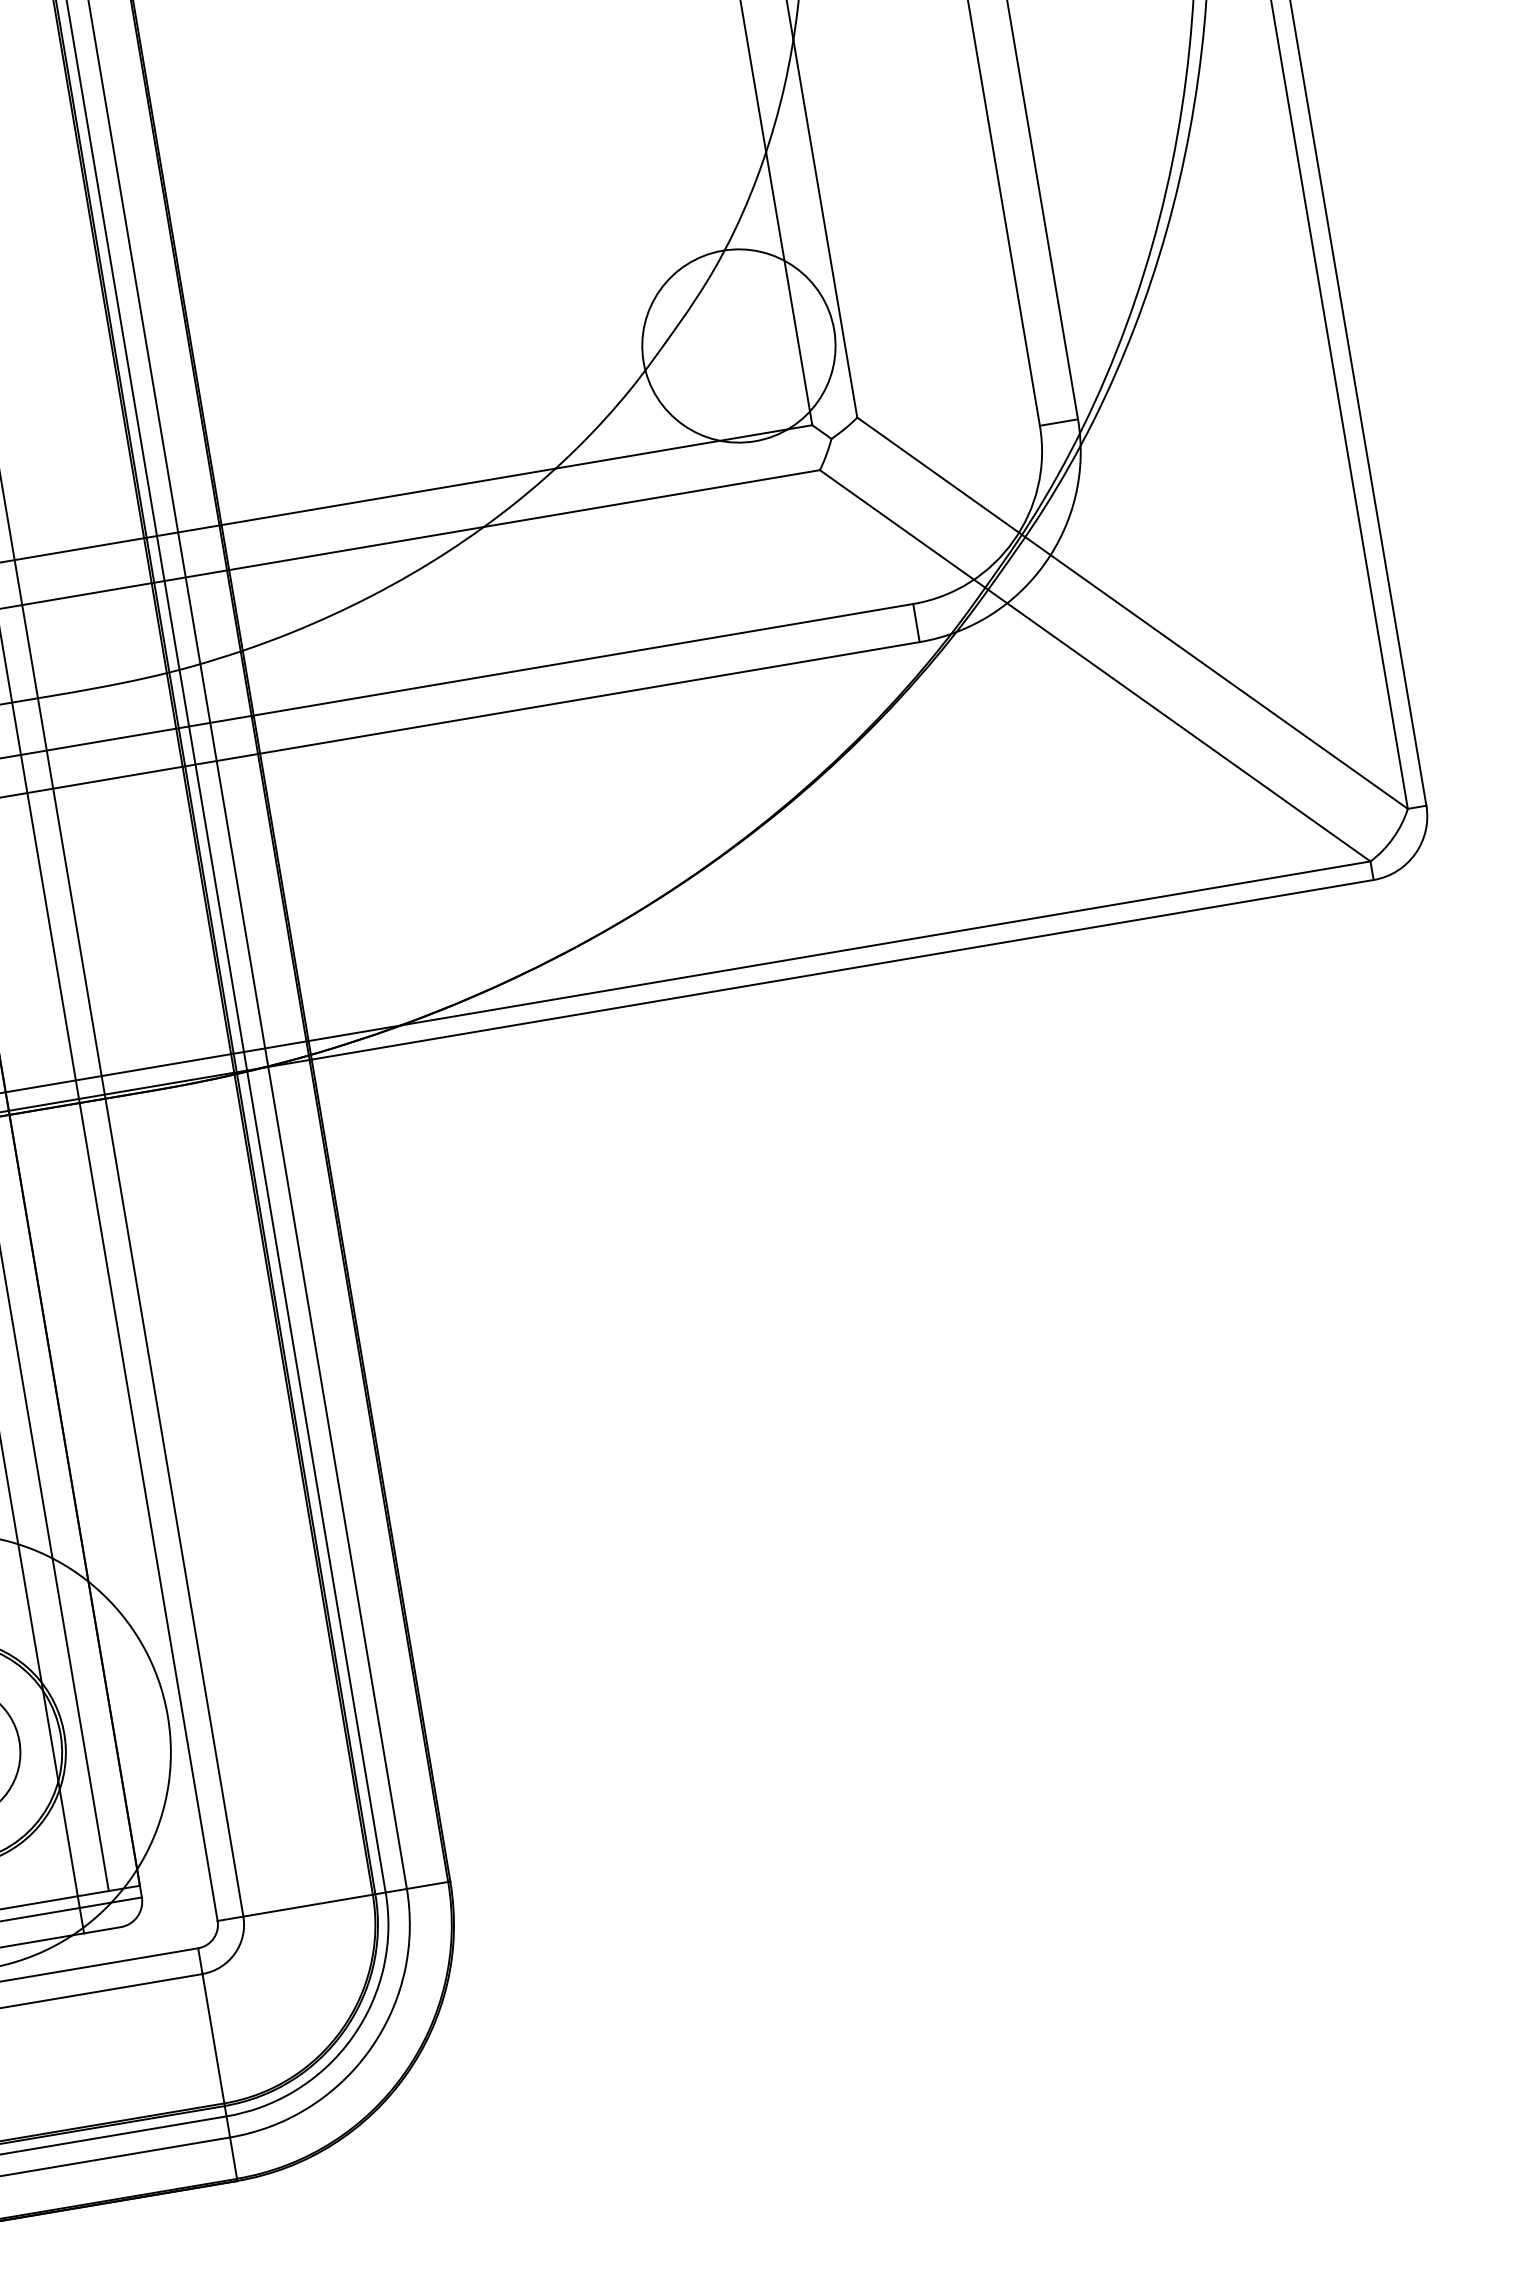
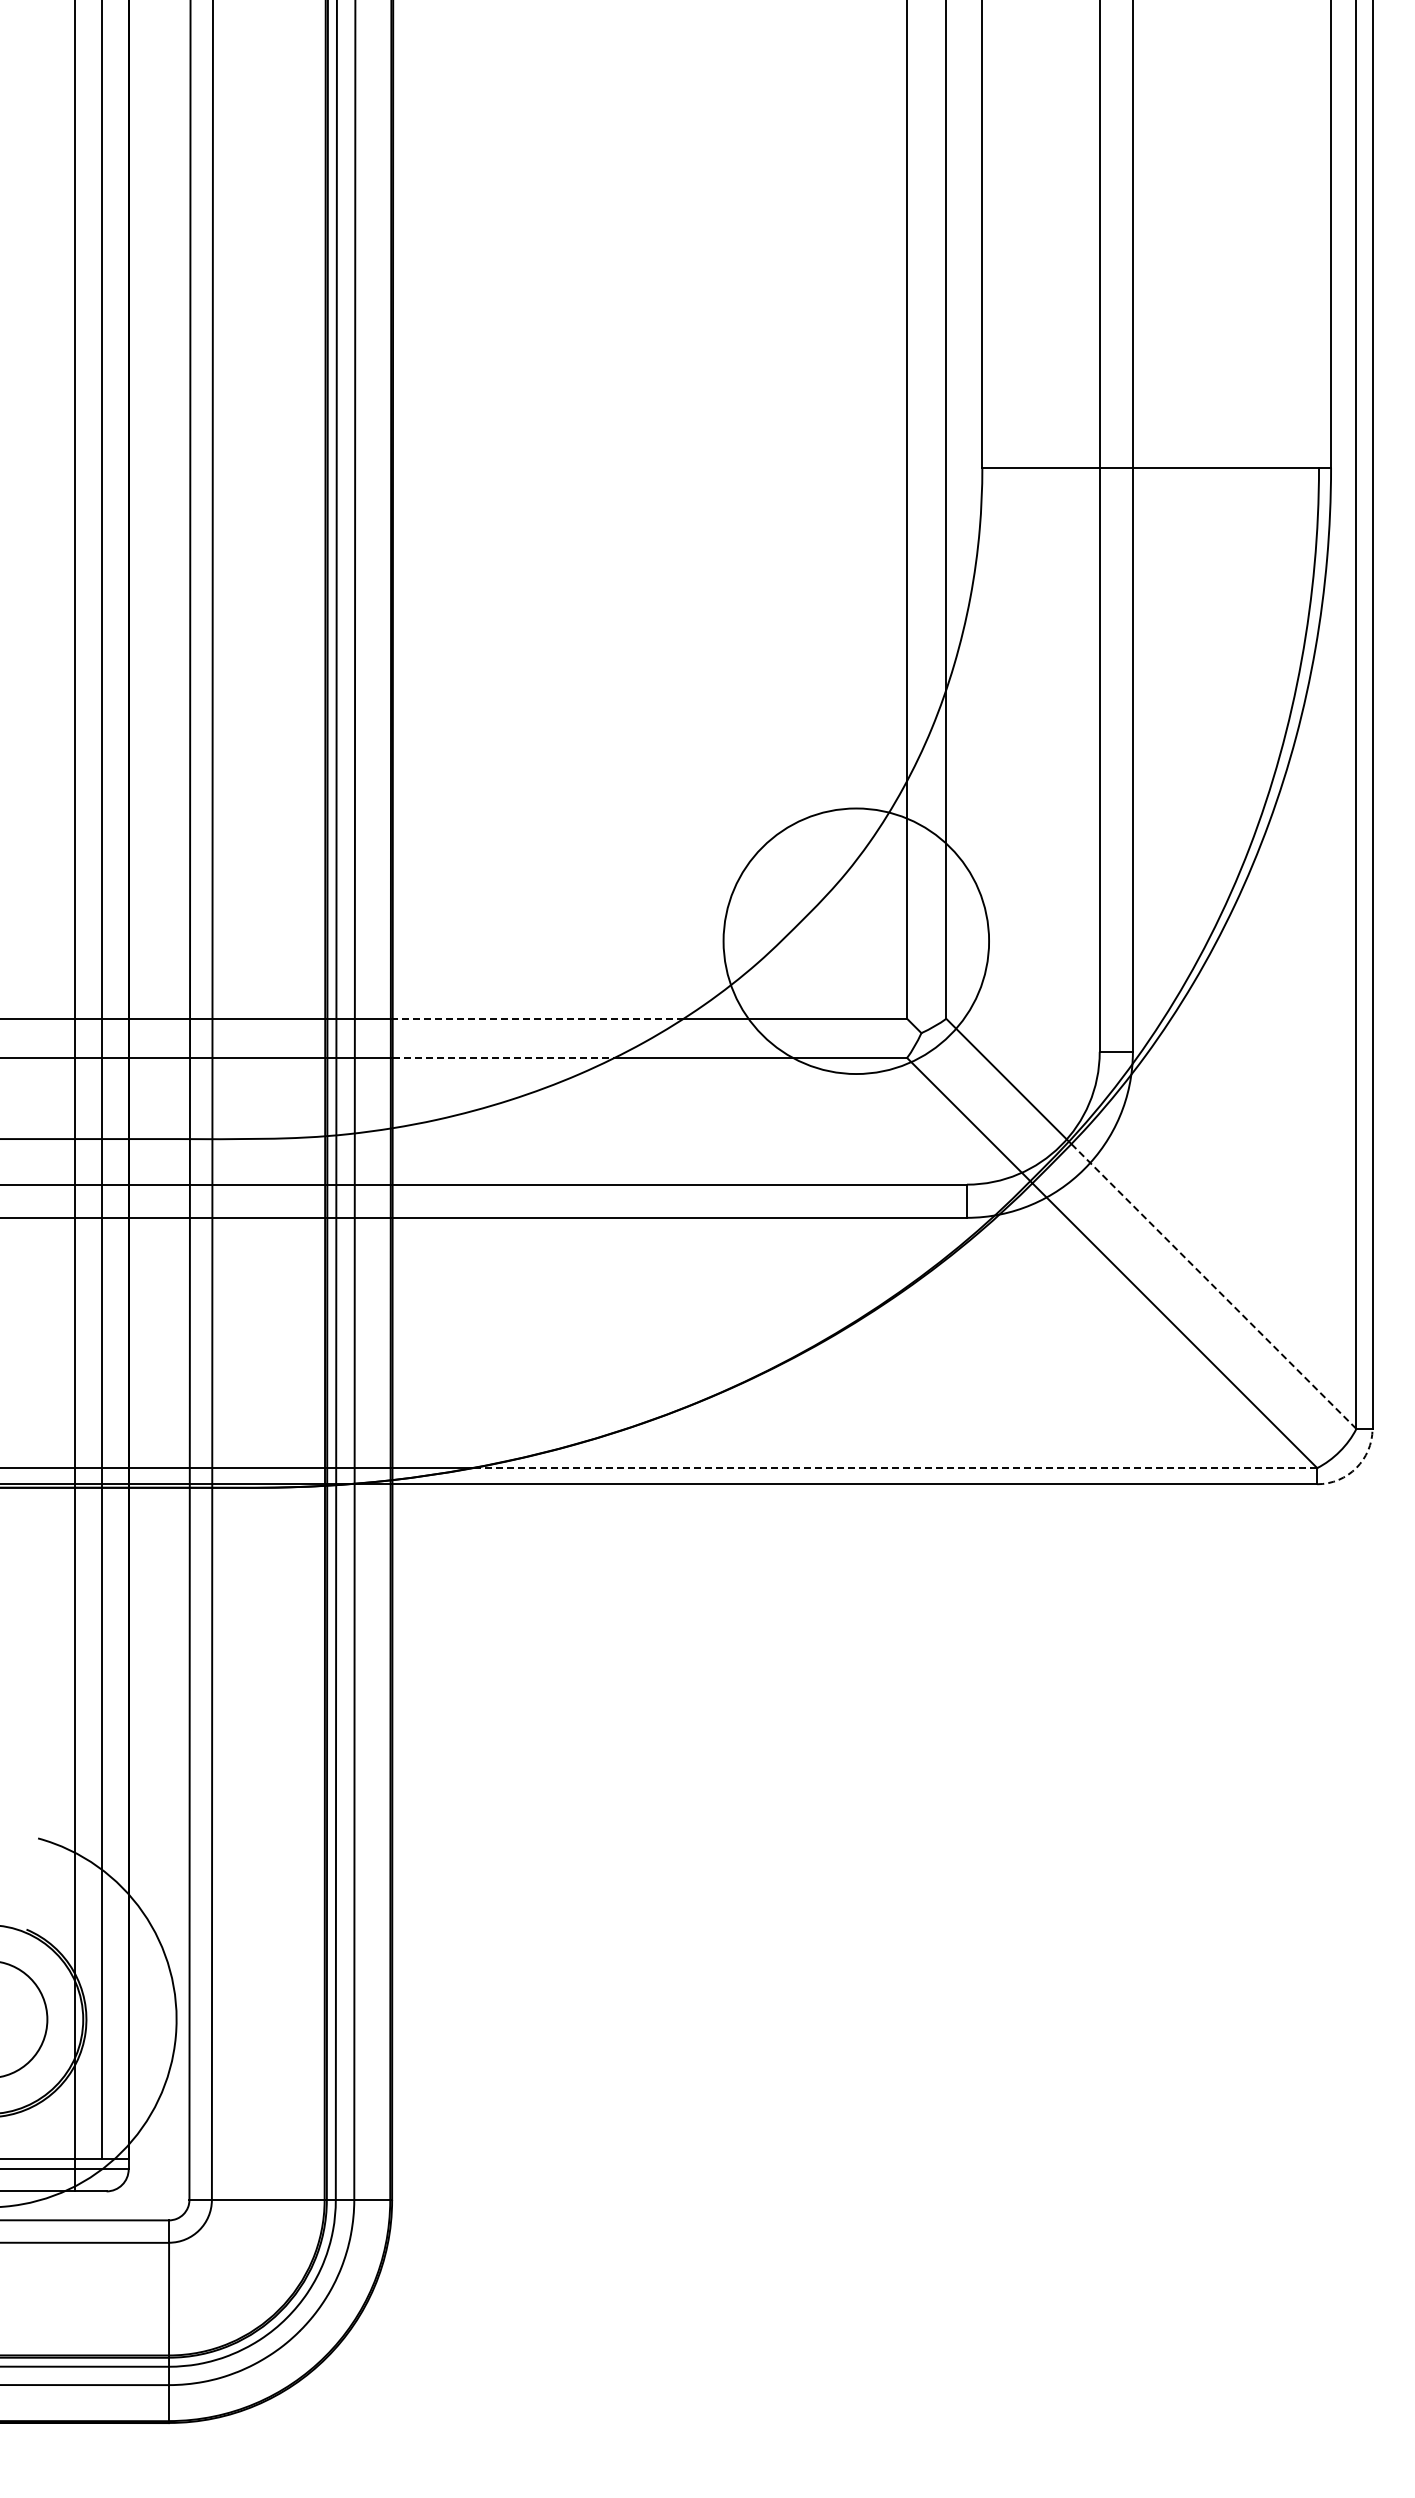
circle: (739, 346) -> (856, 941), size x1.6
line: (387, 496) -> (537, 1018), solid -> dashed
line: (356, 548) -> (503, 1057), solid -> dashed
line: (1216, 673) -> (1213, 1286), solid -> dashed
arc: (1415, 854) -> (1356, 1468), solid -> dashed
line: (886, 943) -> (895, 1468), solid -> dashed

